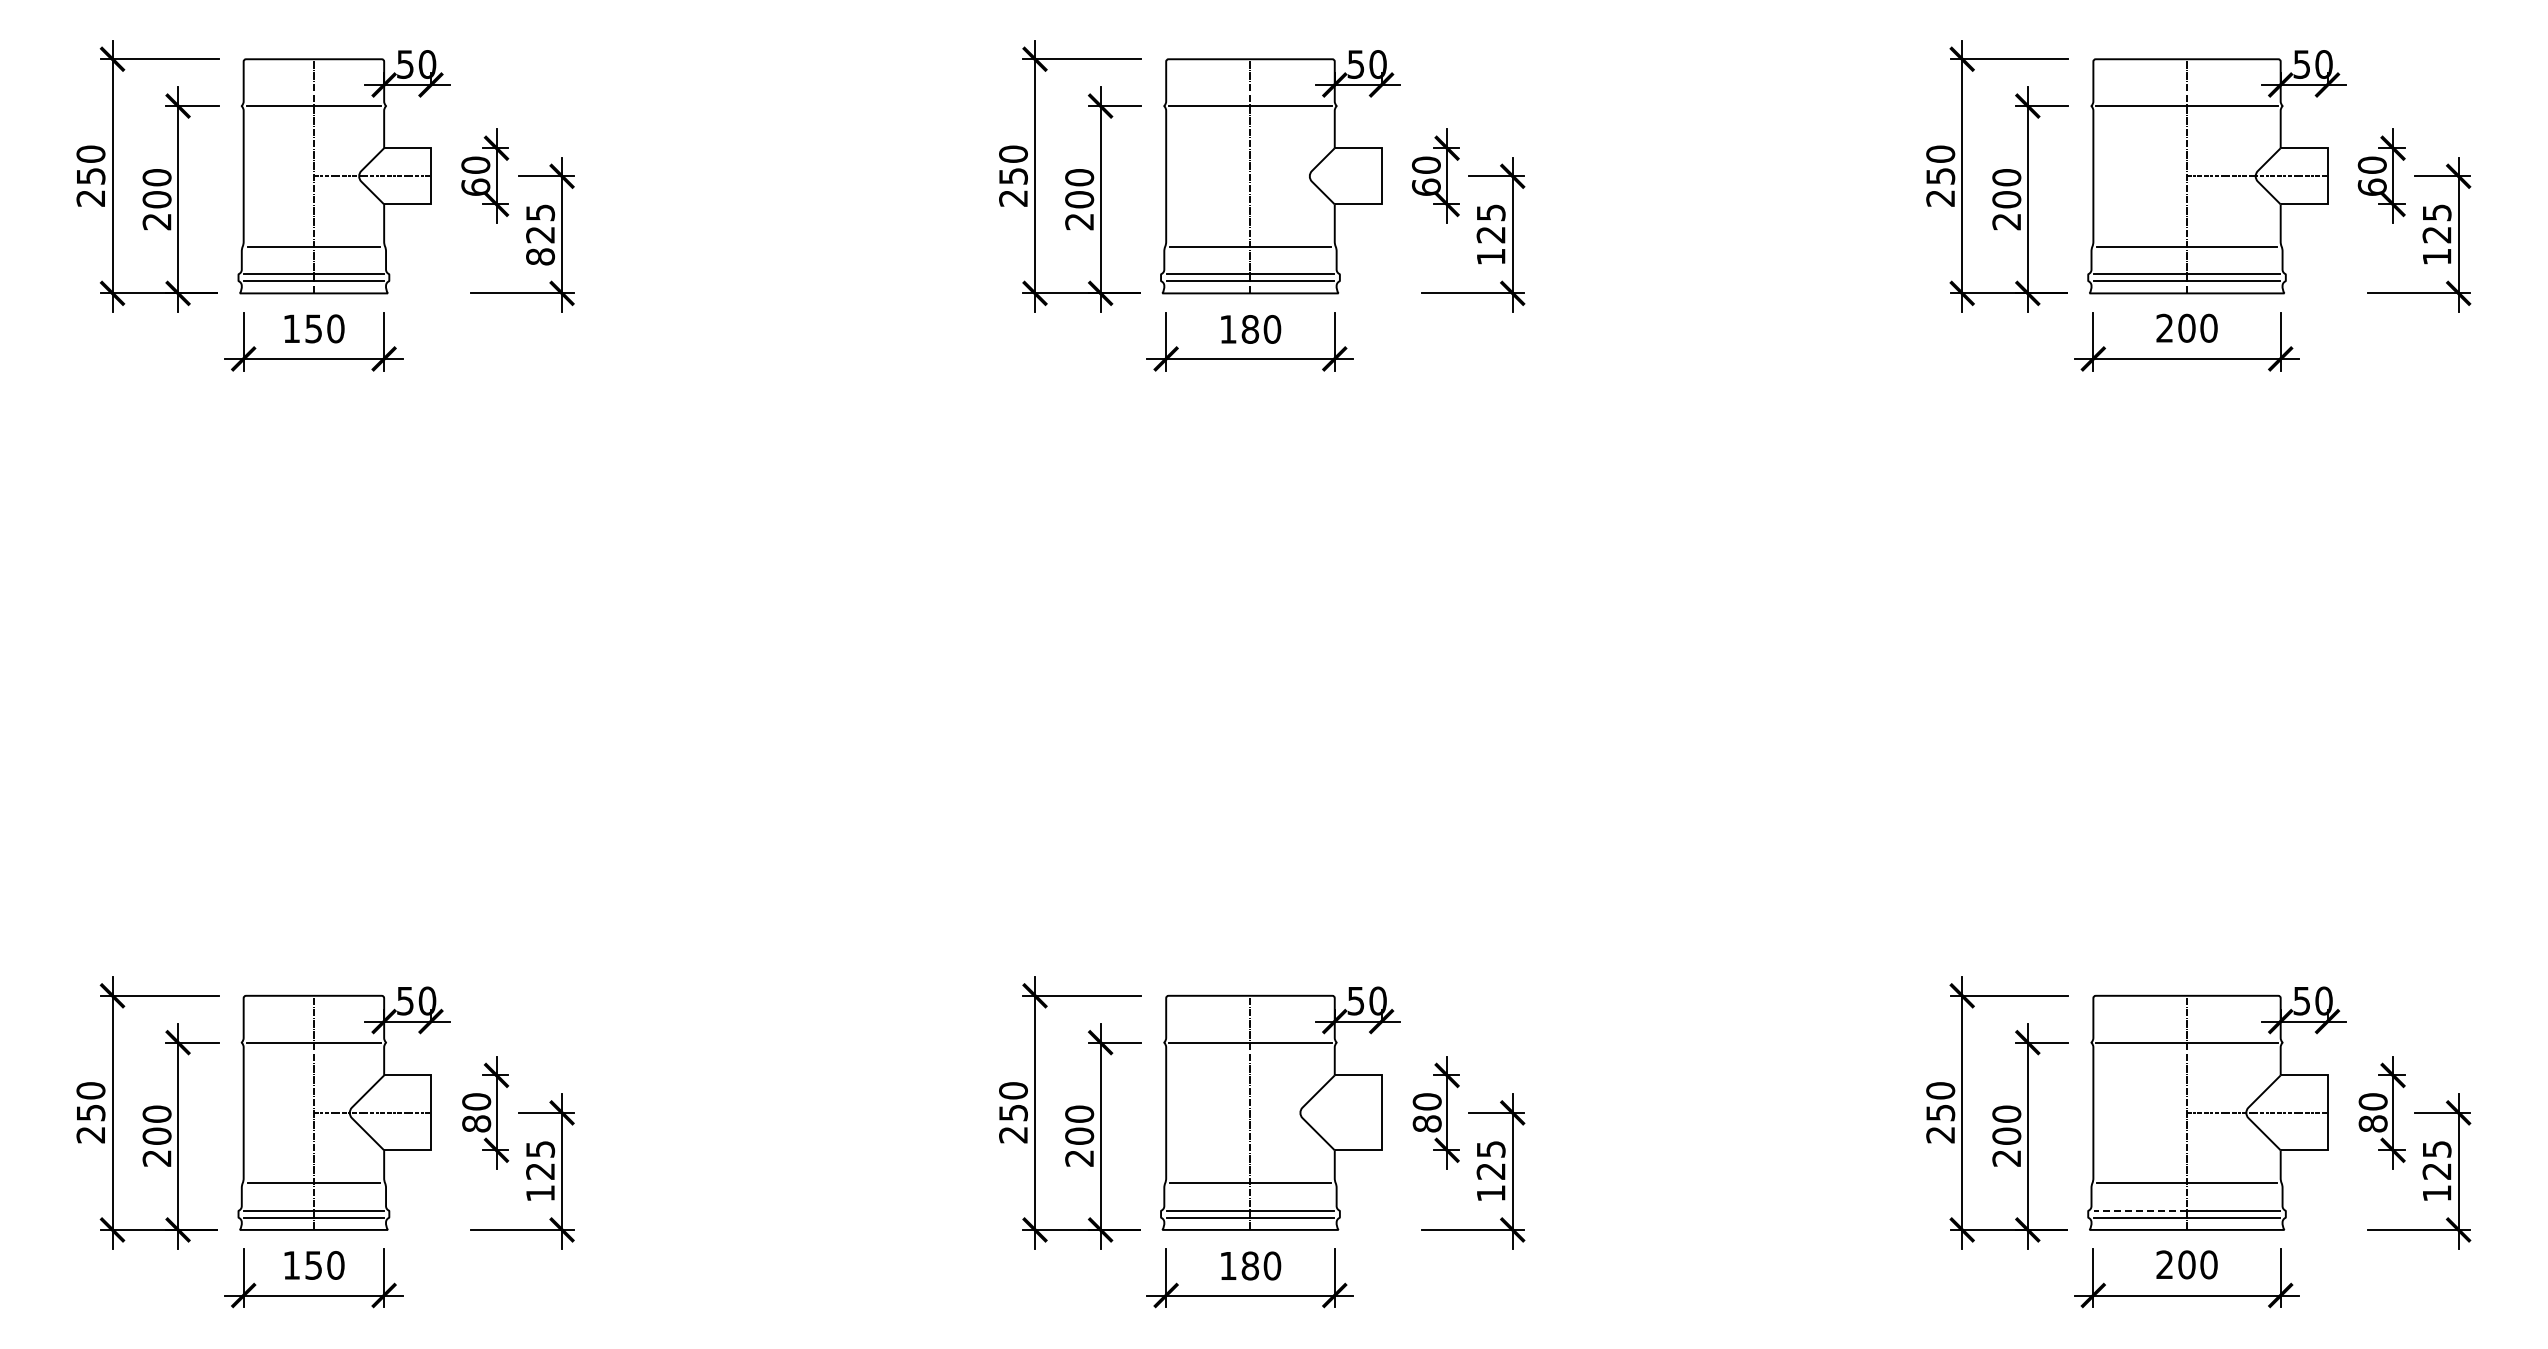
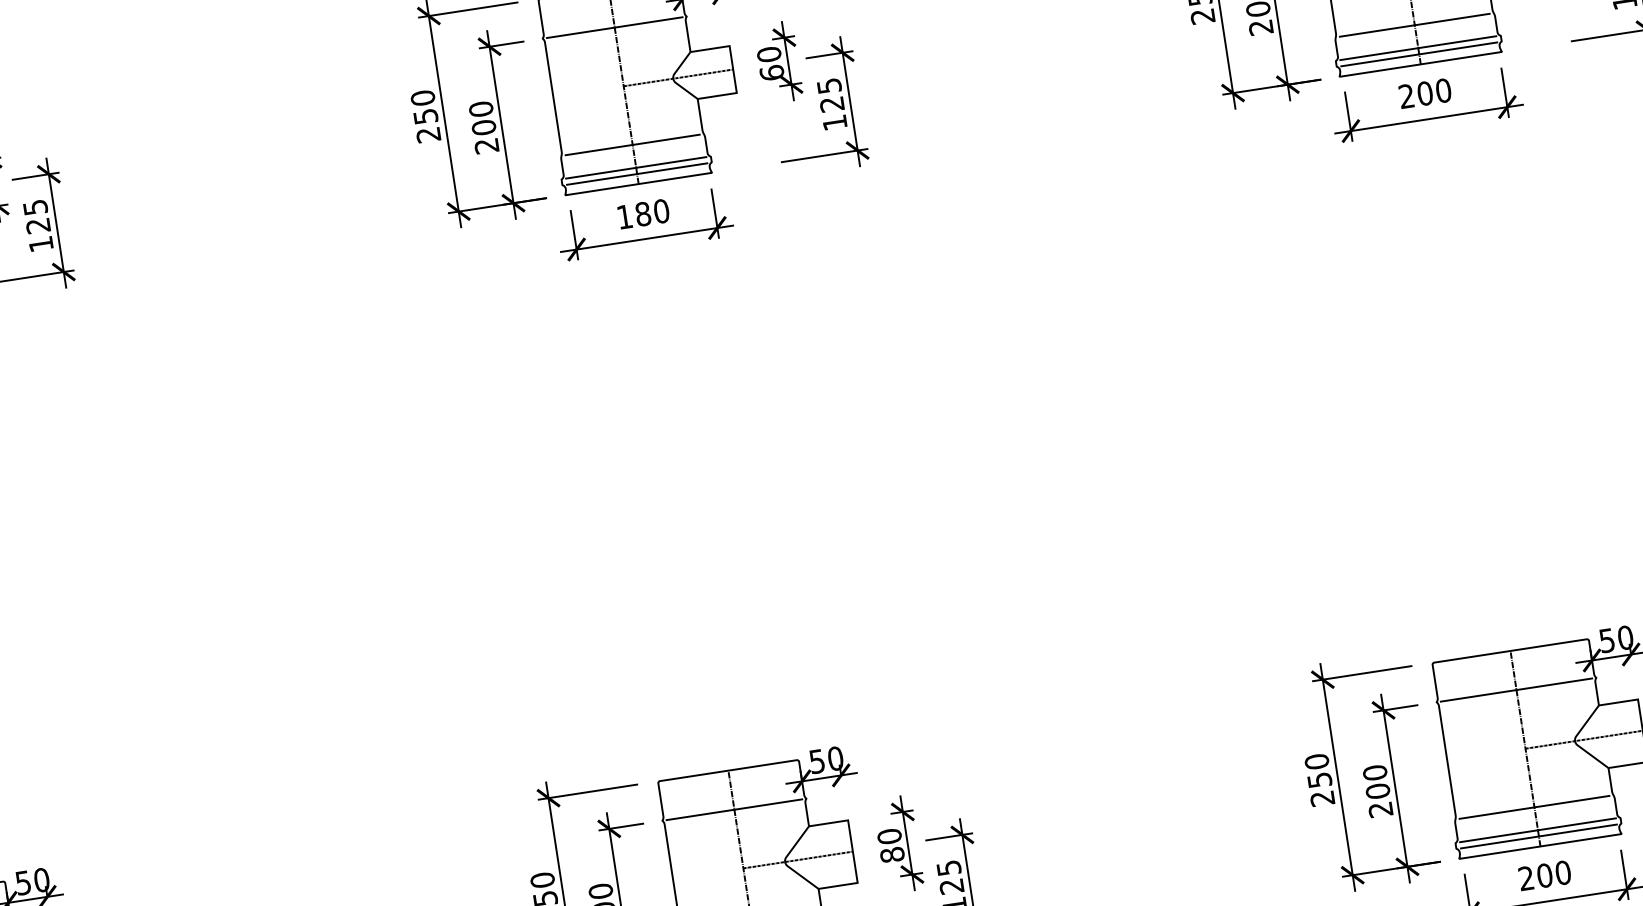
line: (1315, 176) -> (678, 78), added
text: (540, 256) -> (41, 243), 825 -> 125
line: (1315, 1112) -> (797, 859), added
line: (2140, 1210) -> (1499, 836), dashed -> solid

